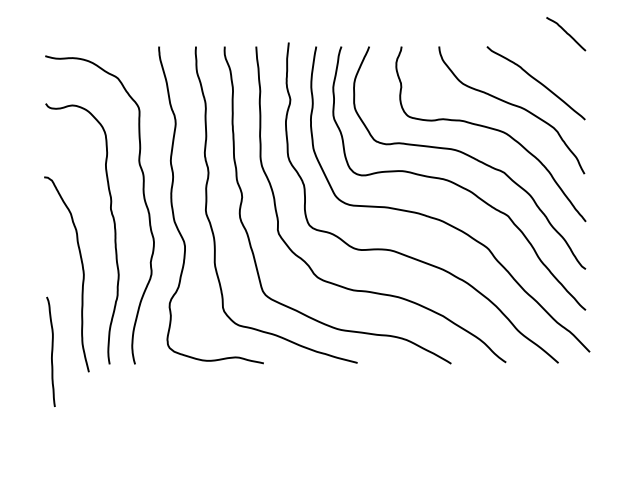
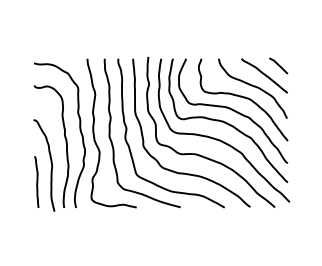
line: (565, 33) -> (278, 65), moved
line: (50, 350) -> (36, 181), moved

